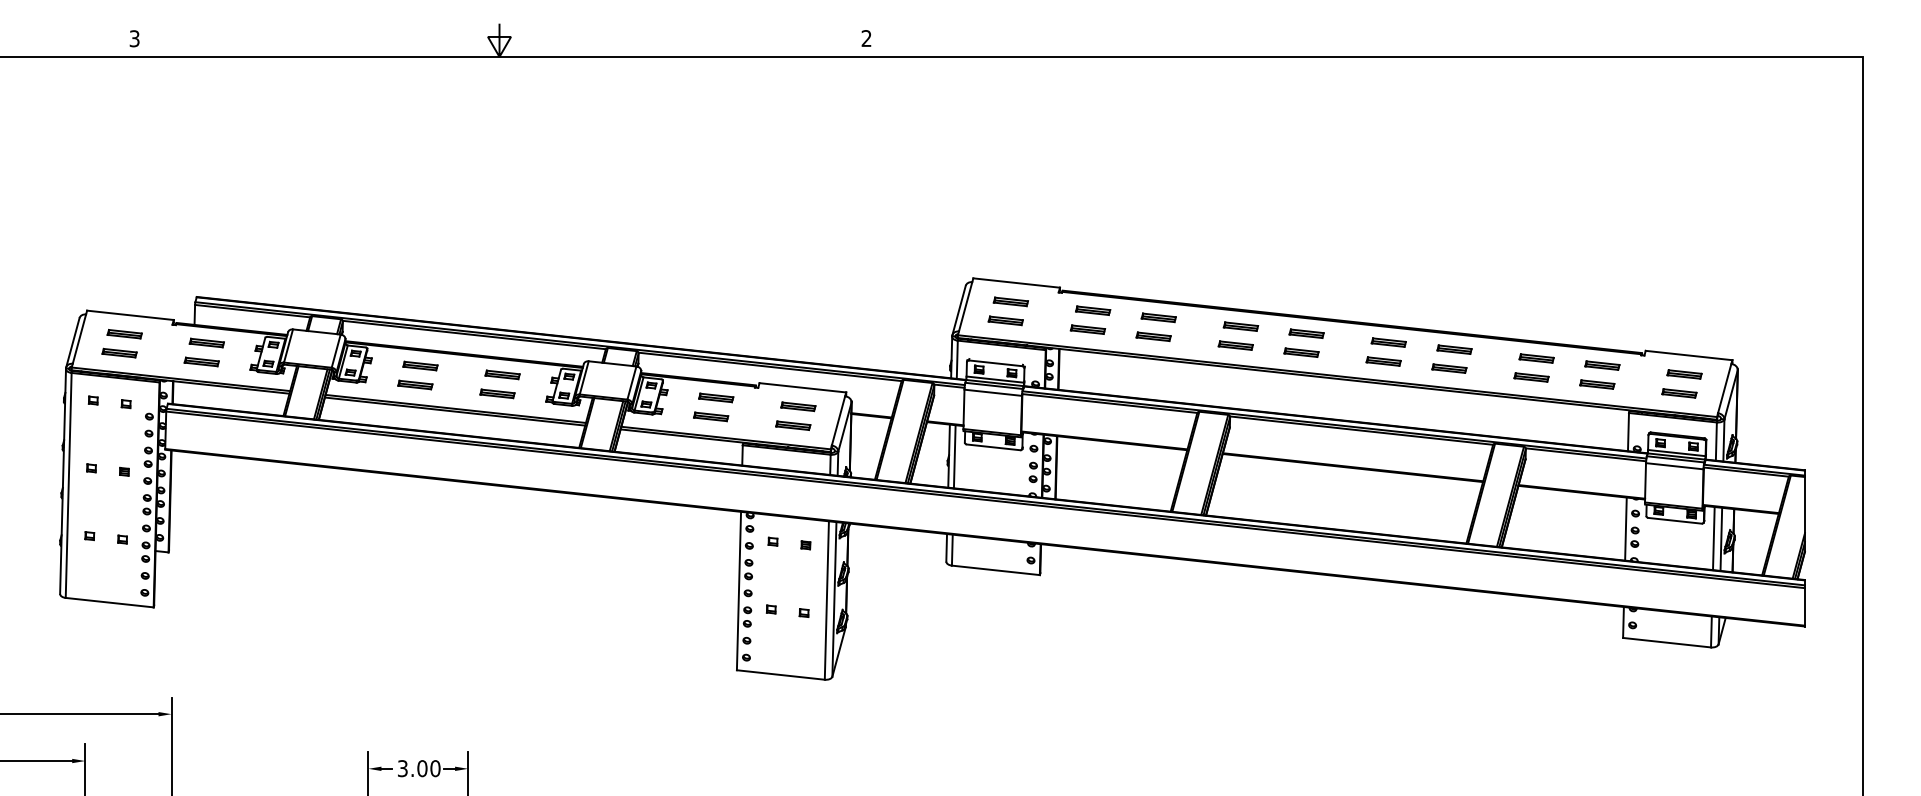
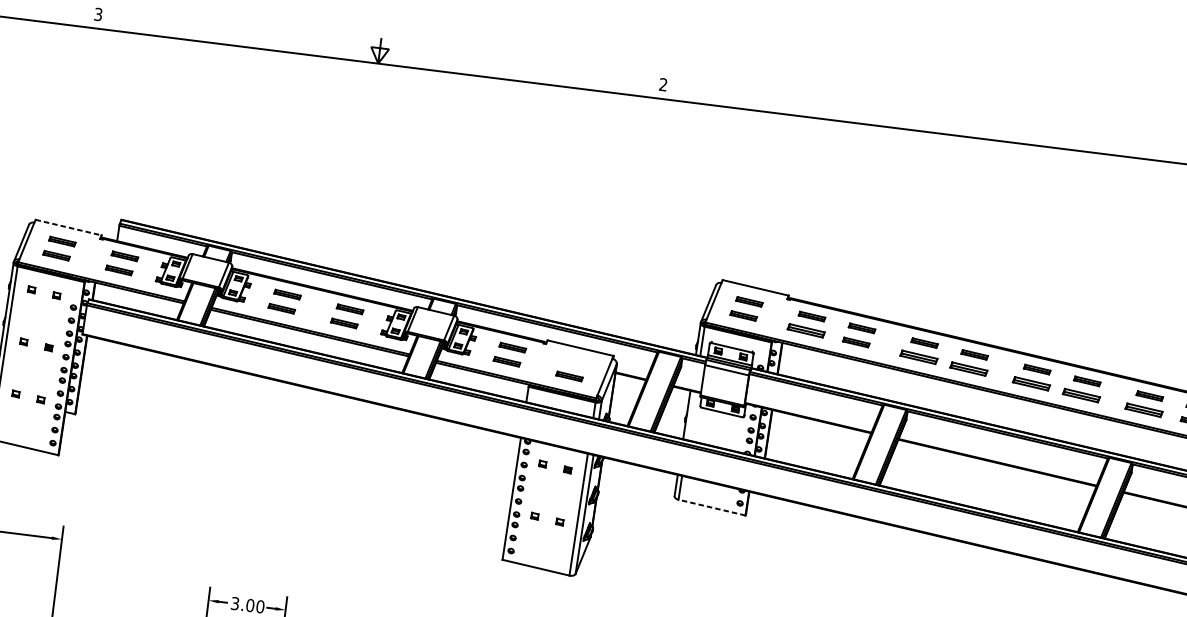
line: (130, 315) -> (68, 227), solid -> dashed
part: (1087, 329) -> (805, 330), size x1.4
part: (1235, 345) -> (918, 357), size x1.4
part: (1301, 352) -> (968, 368), size x1.4
part: (1383, 361) -> (1031, 383), size x1.4
part: (1449, 368) -> (1081, 395), size x1.4
part: (1531, 377) -> (1143, 410), size x1.4
part: (798, 406) -> (575, 362), removed
line: (954, 456) -> (691, 415), removed
line: (995, 570) -> (711, 507), solid -> dashed

